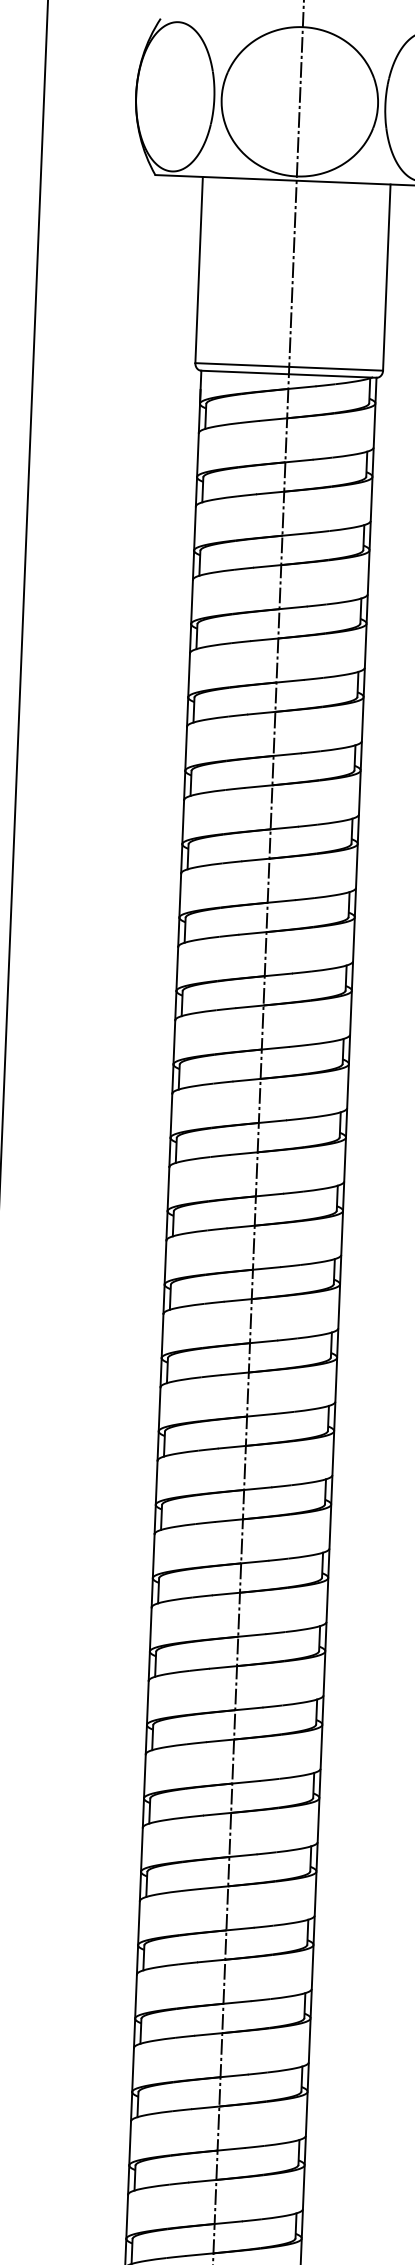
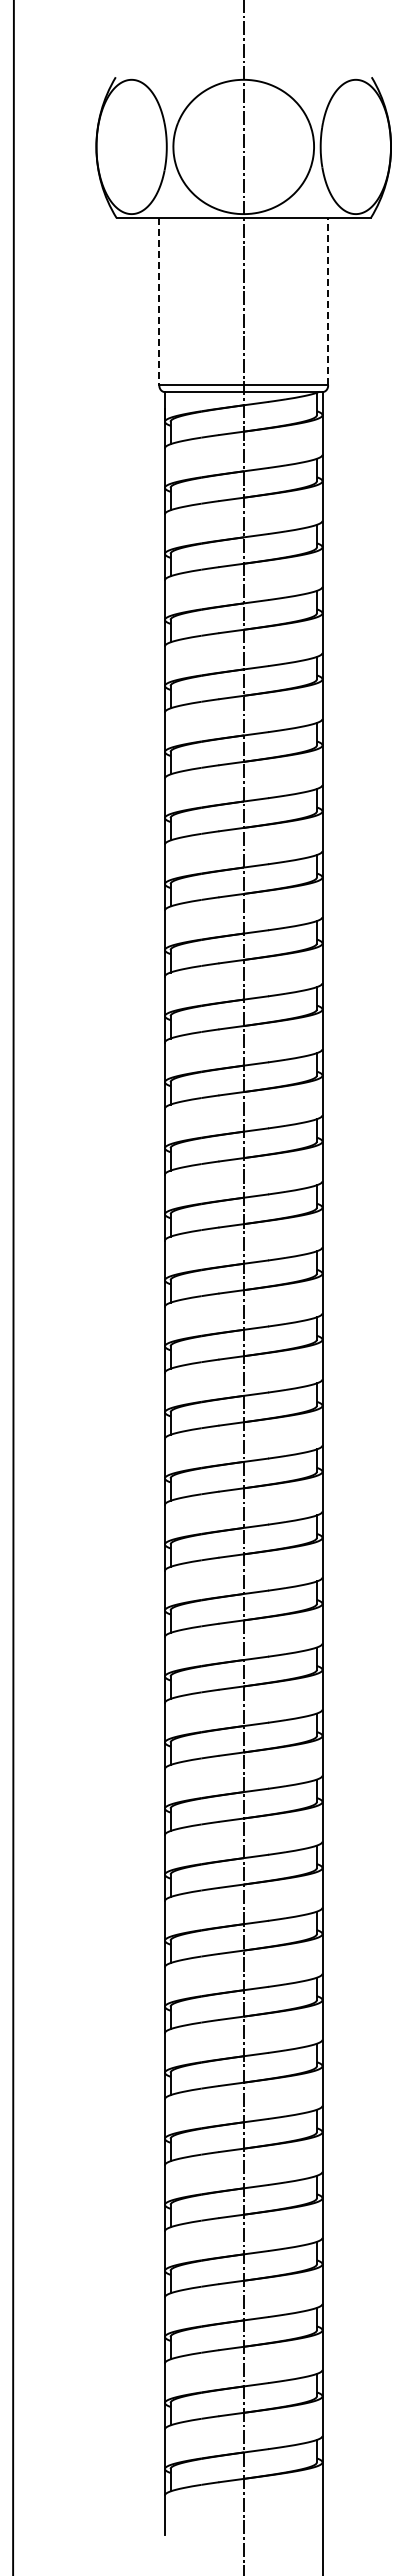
line: (199, 269) -> (159, 301), solid -> dashed
line: (387, 277) -> (328, 301), solid -> dashed

